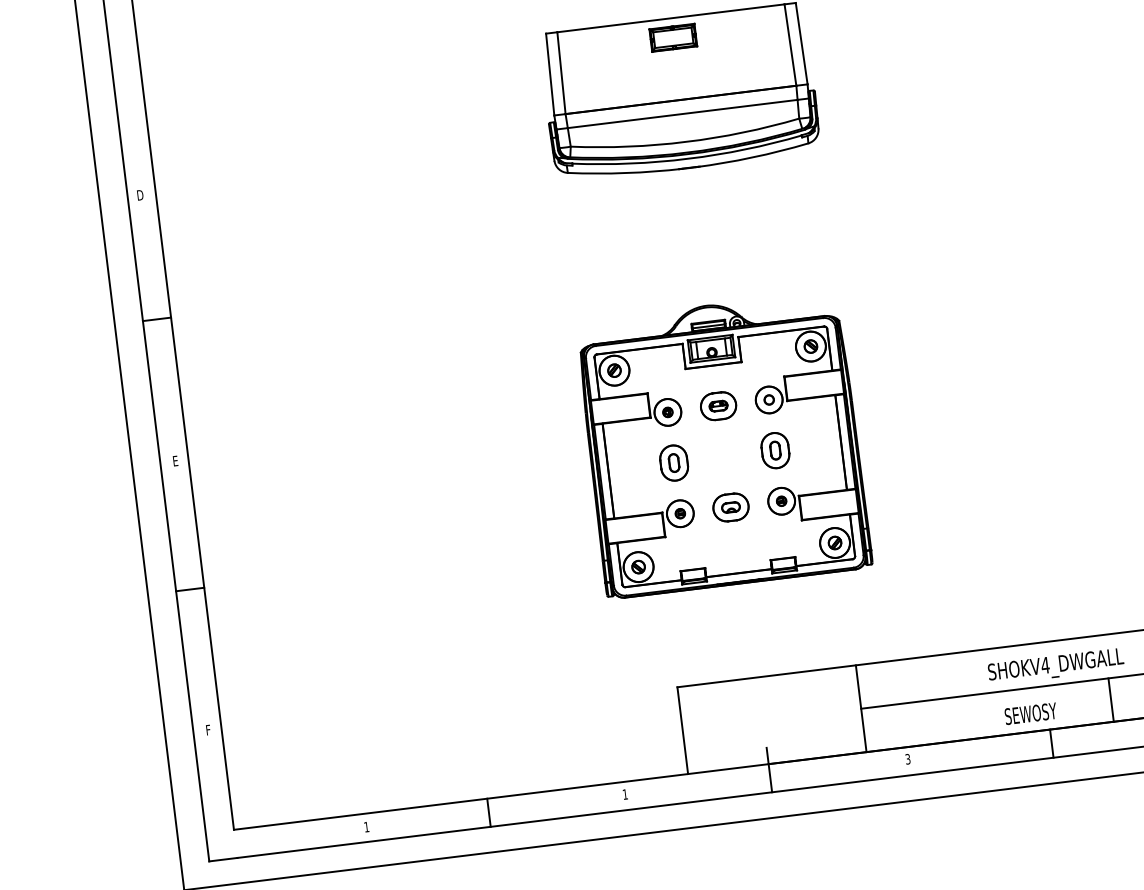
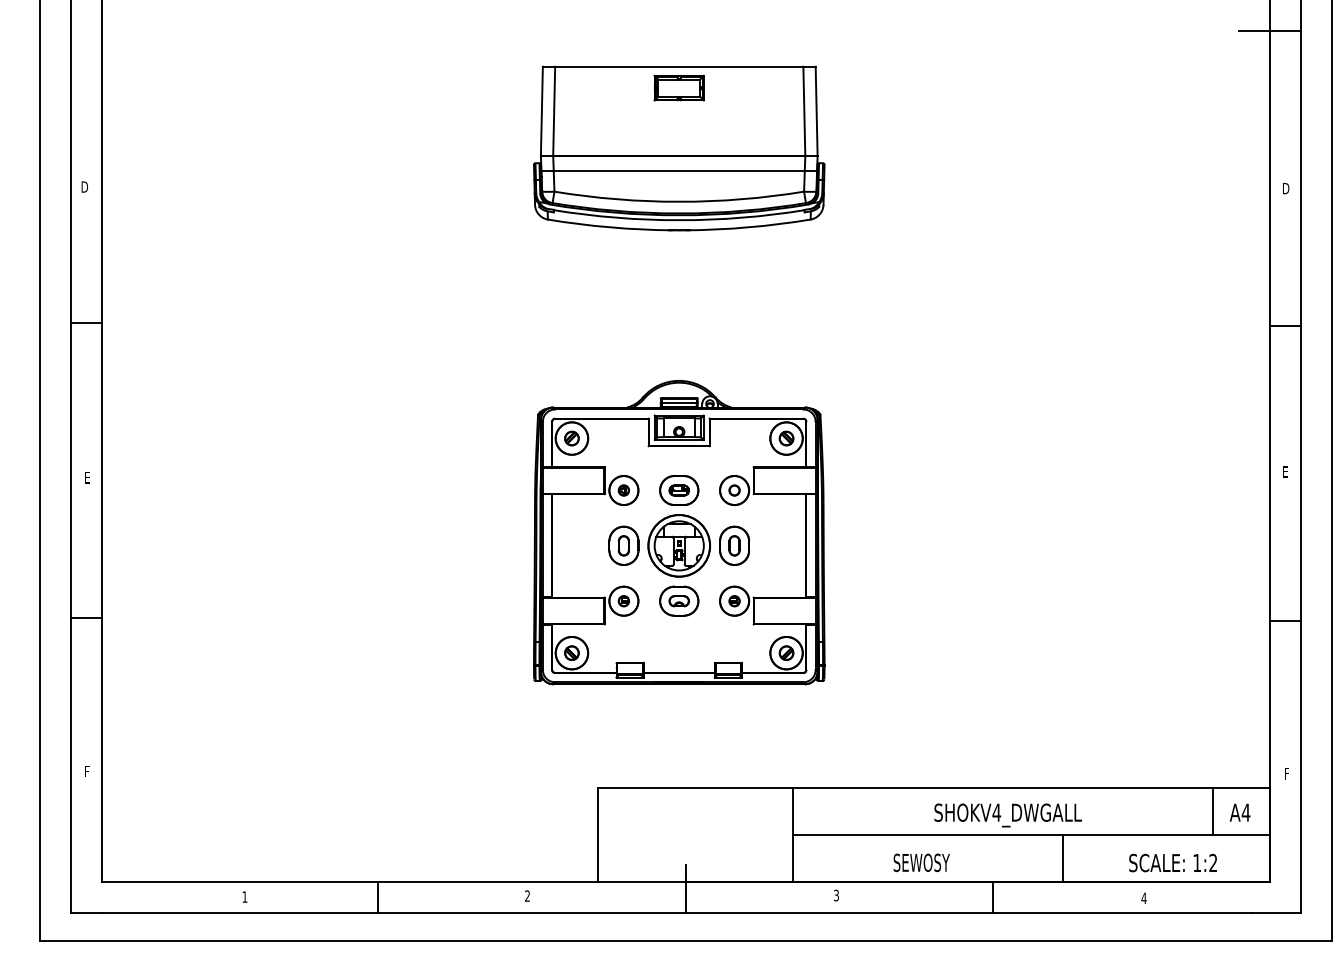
part: (724, 456) -> (678, 545), added
text: (1030, 713) -> (921, 862), moved
text: (625, 793) -> (527, 895), 1 -> 2

